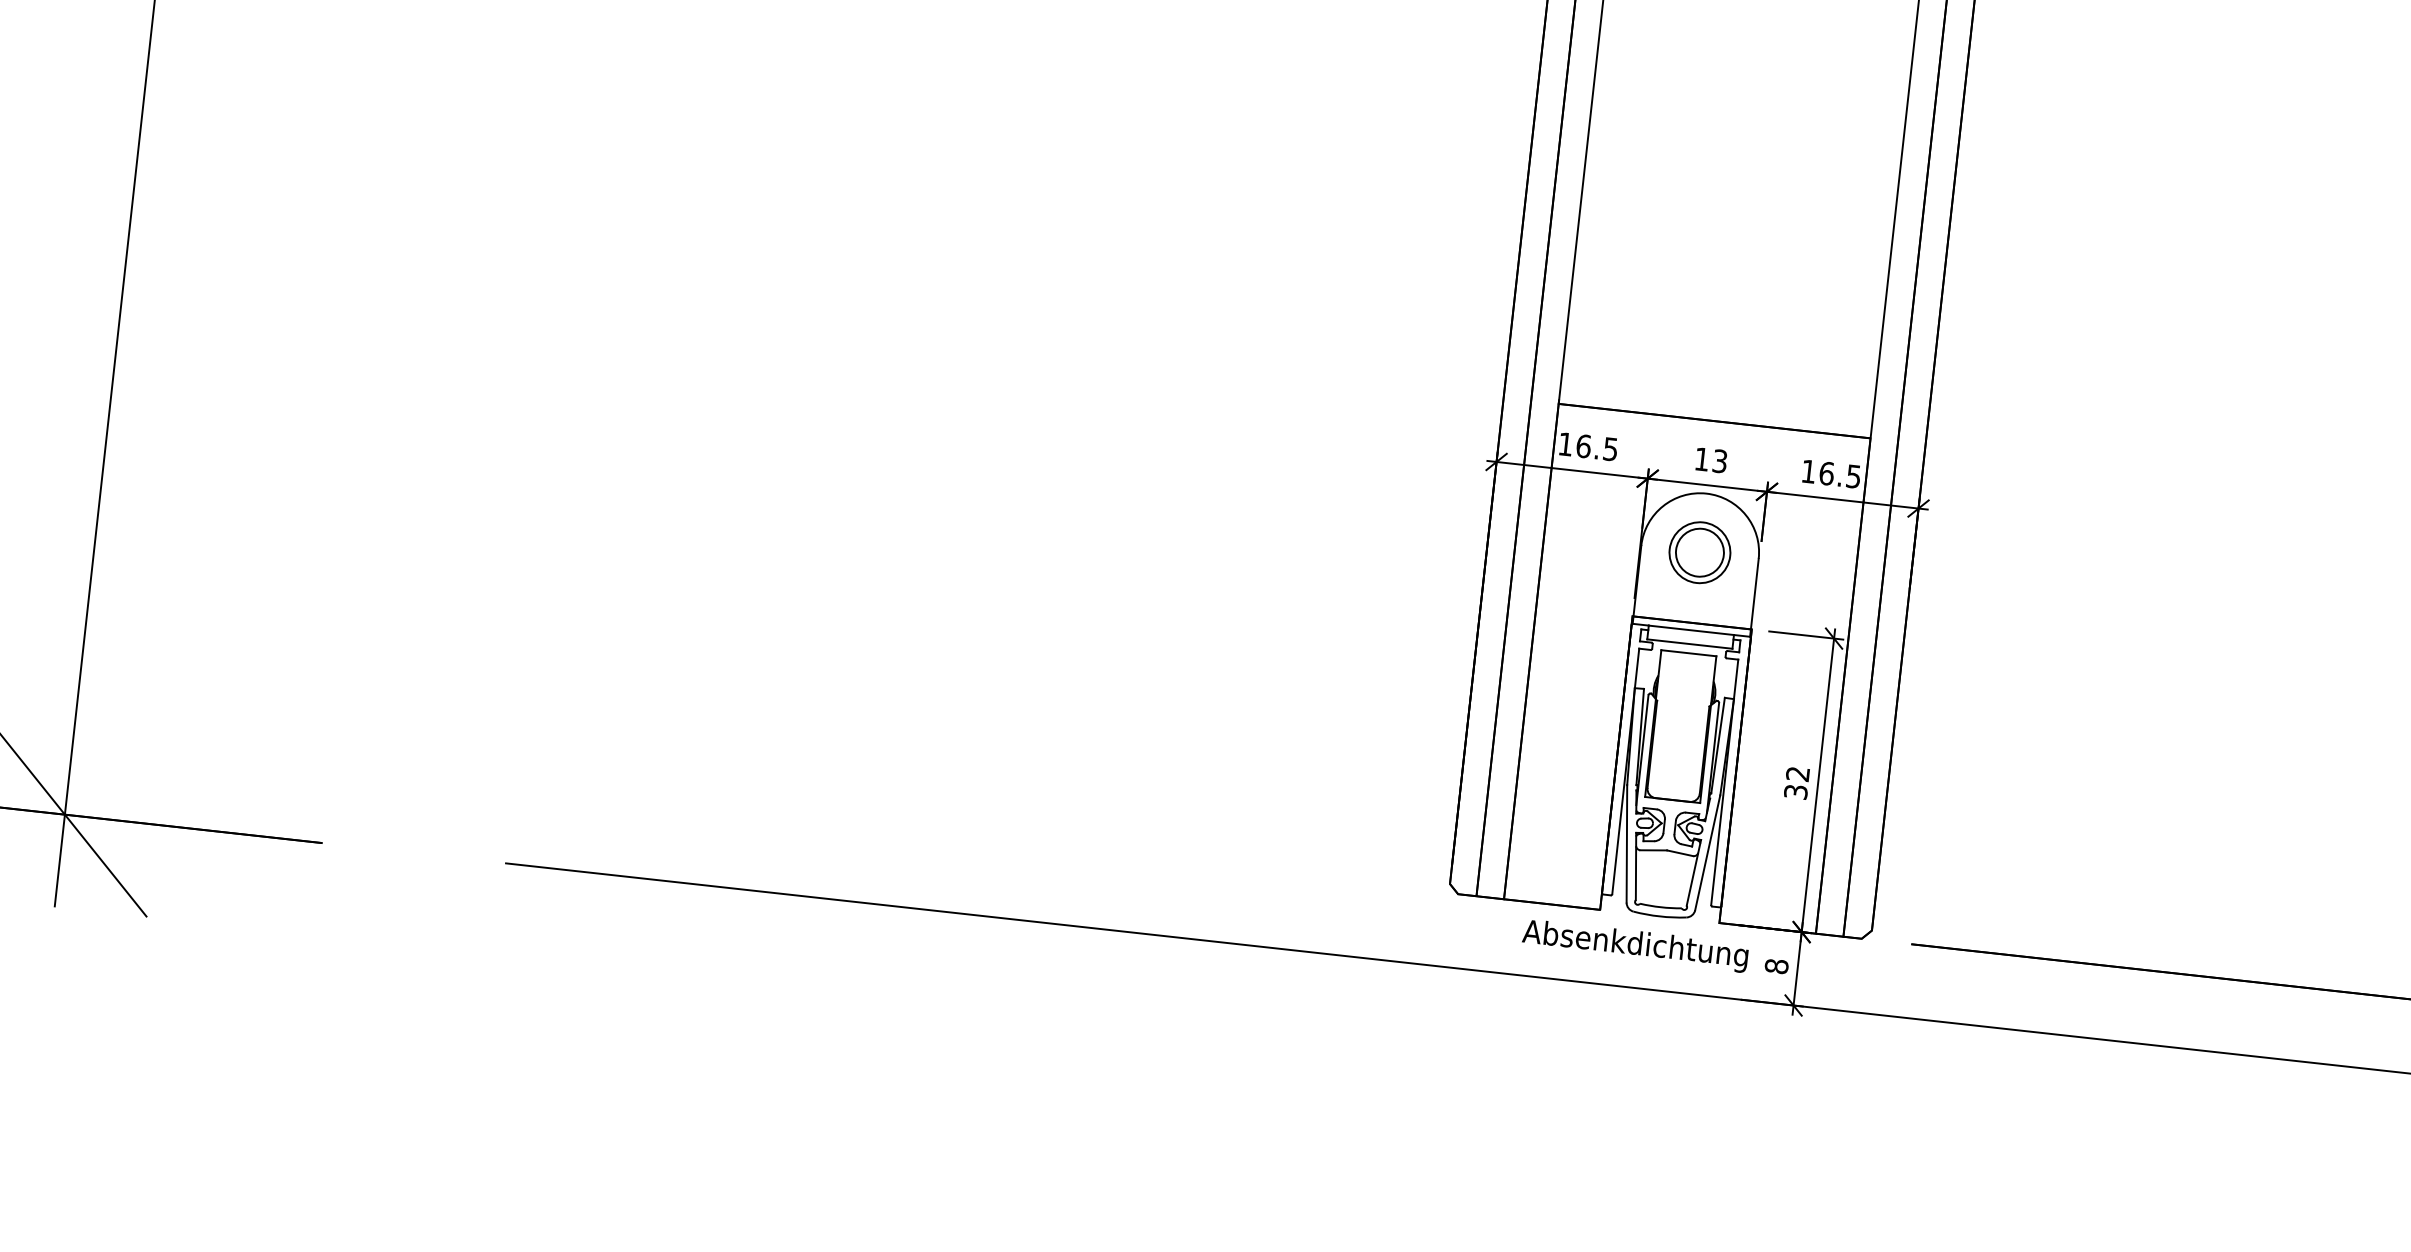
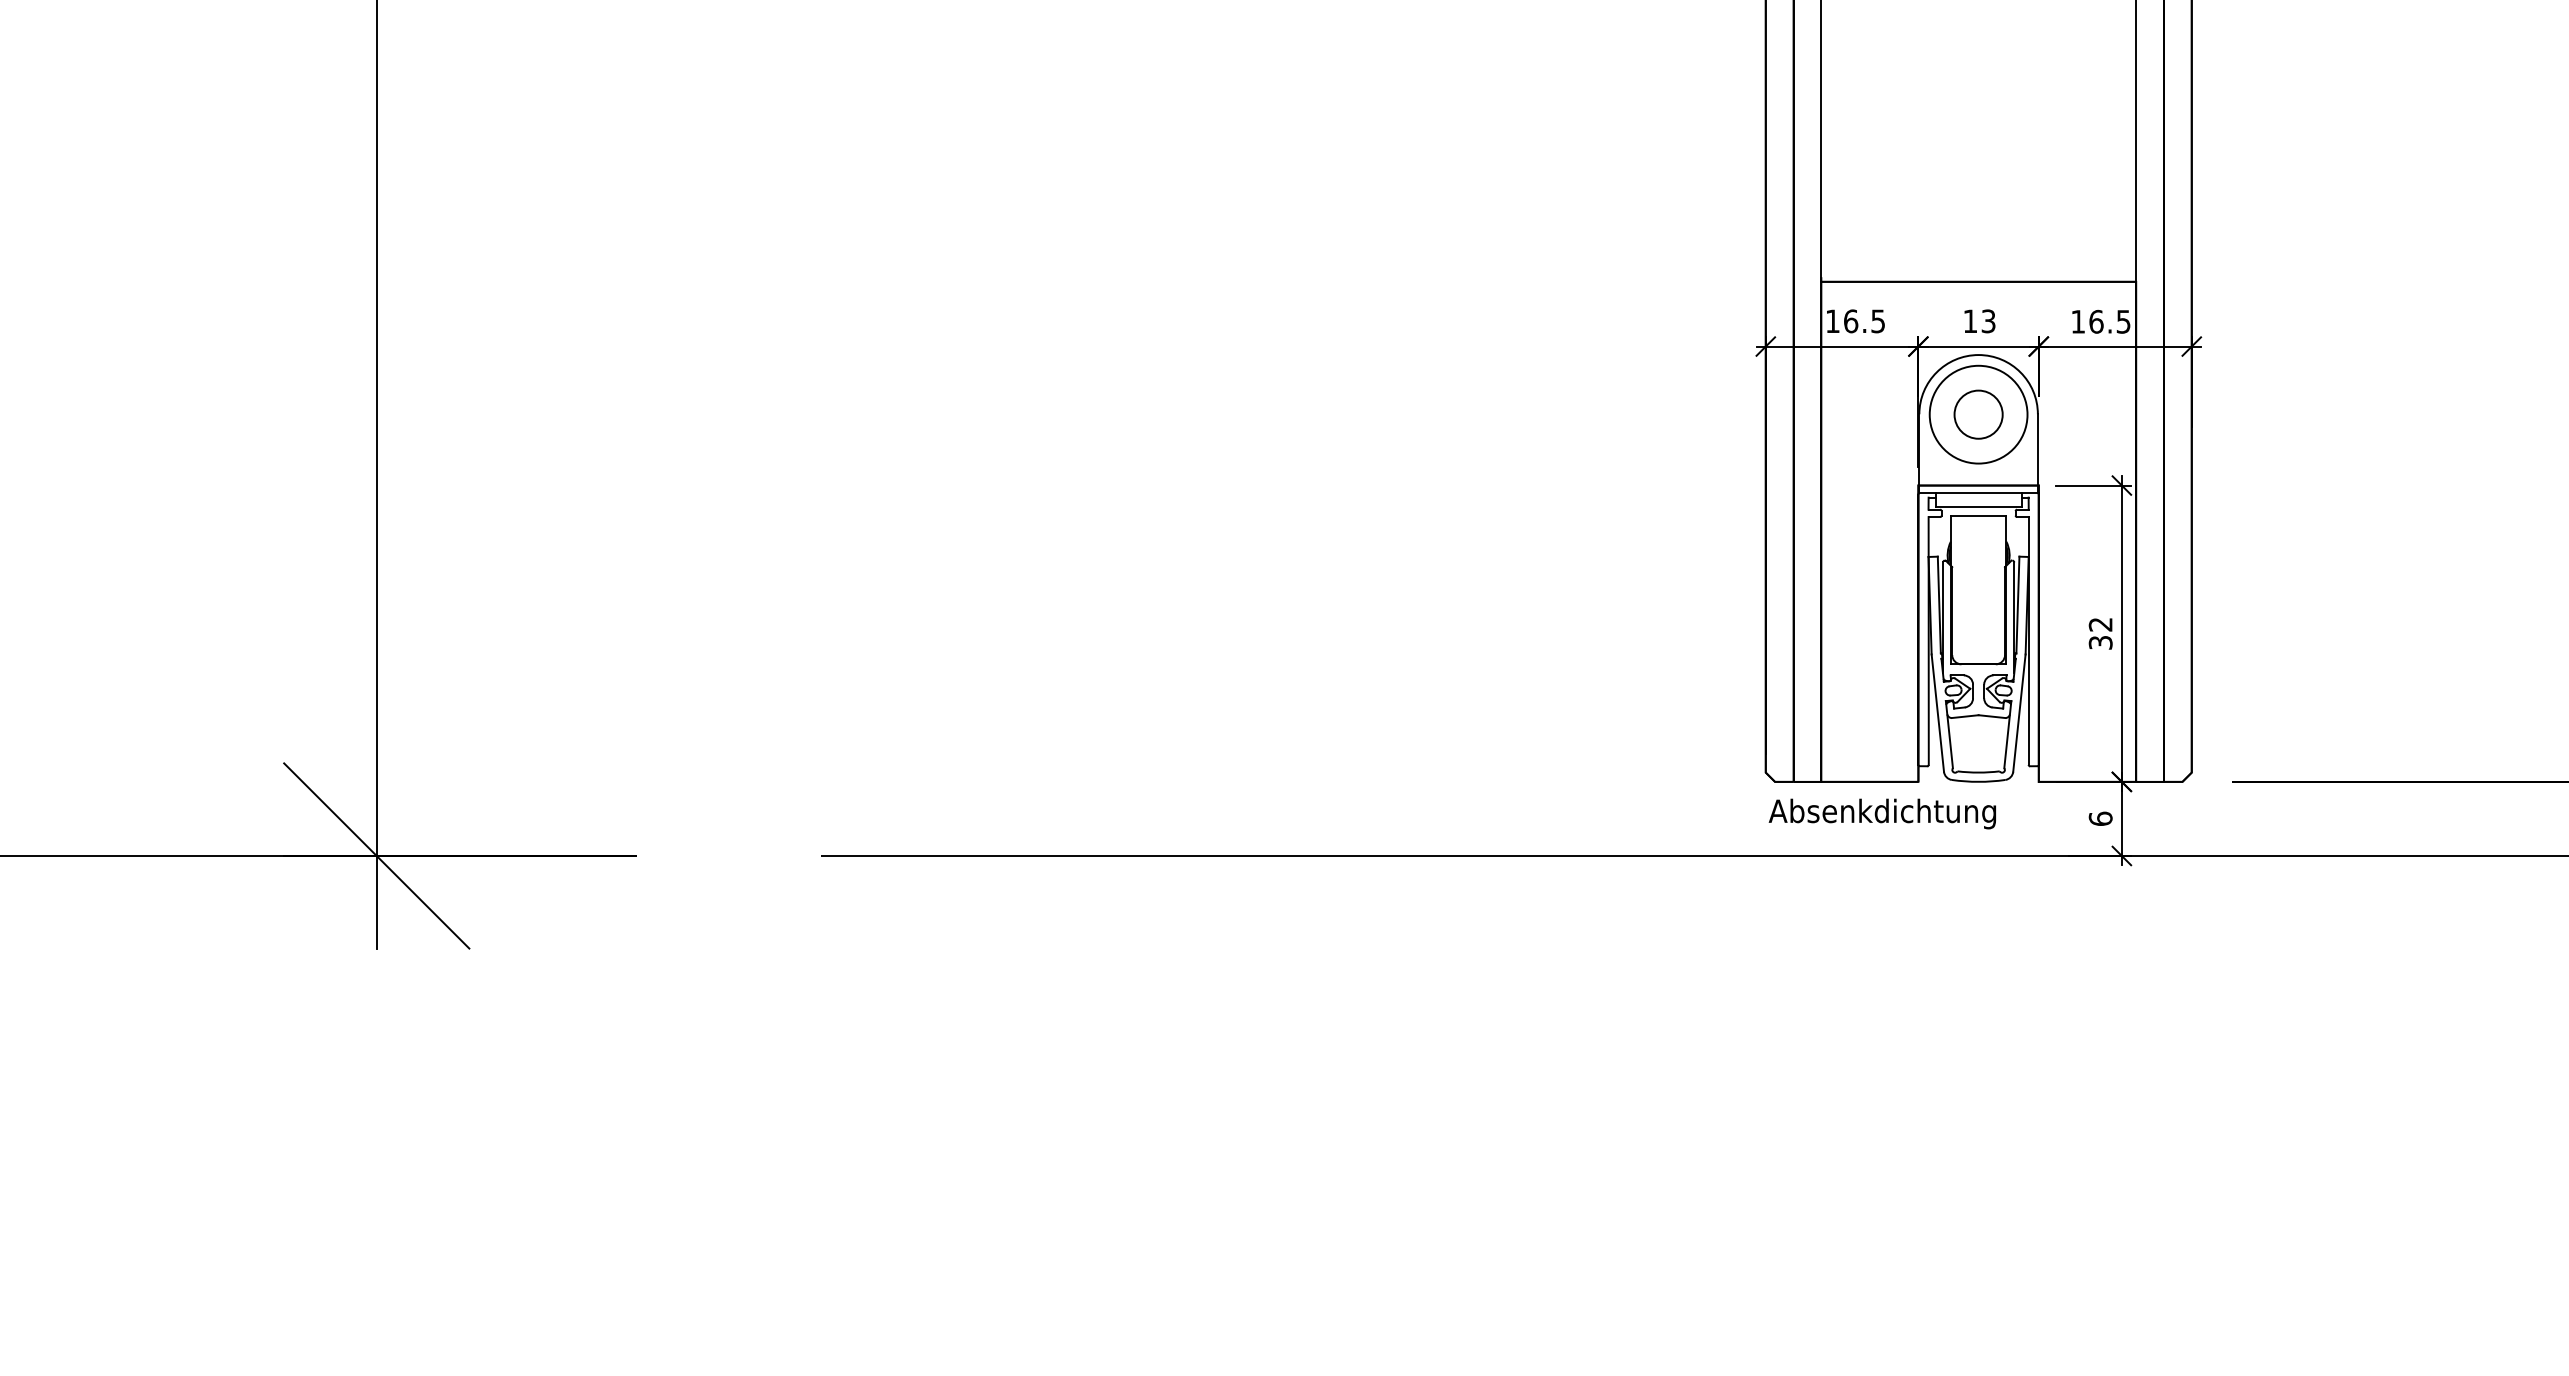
circle: (1699, 552) -> (1978, 414), size x1.6
text: (1634, 945) -> (1881, 813), moved
text: (1776, 966) -> (2100, 818), 8 -> 6

